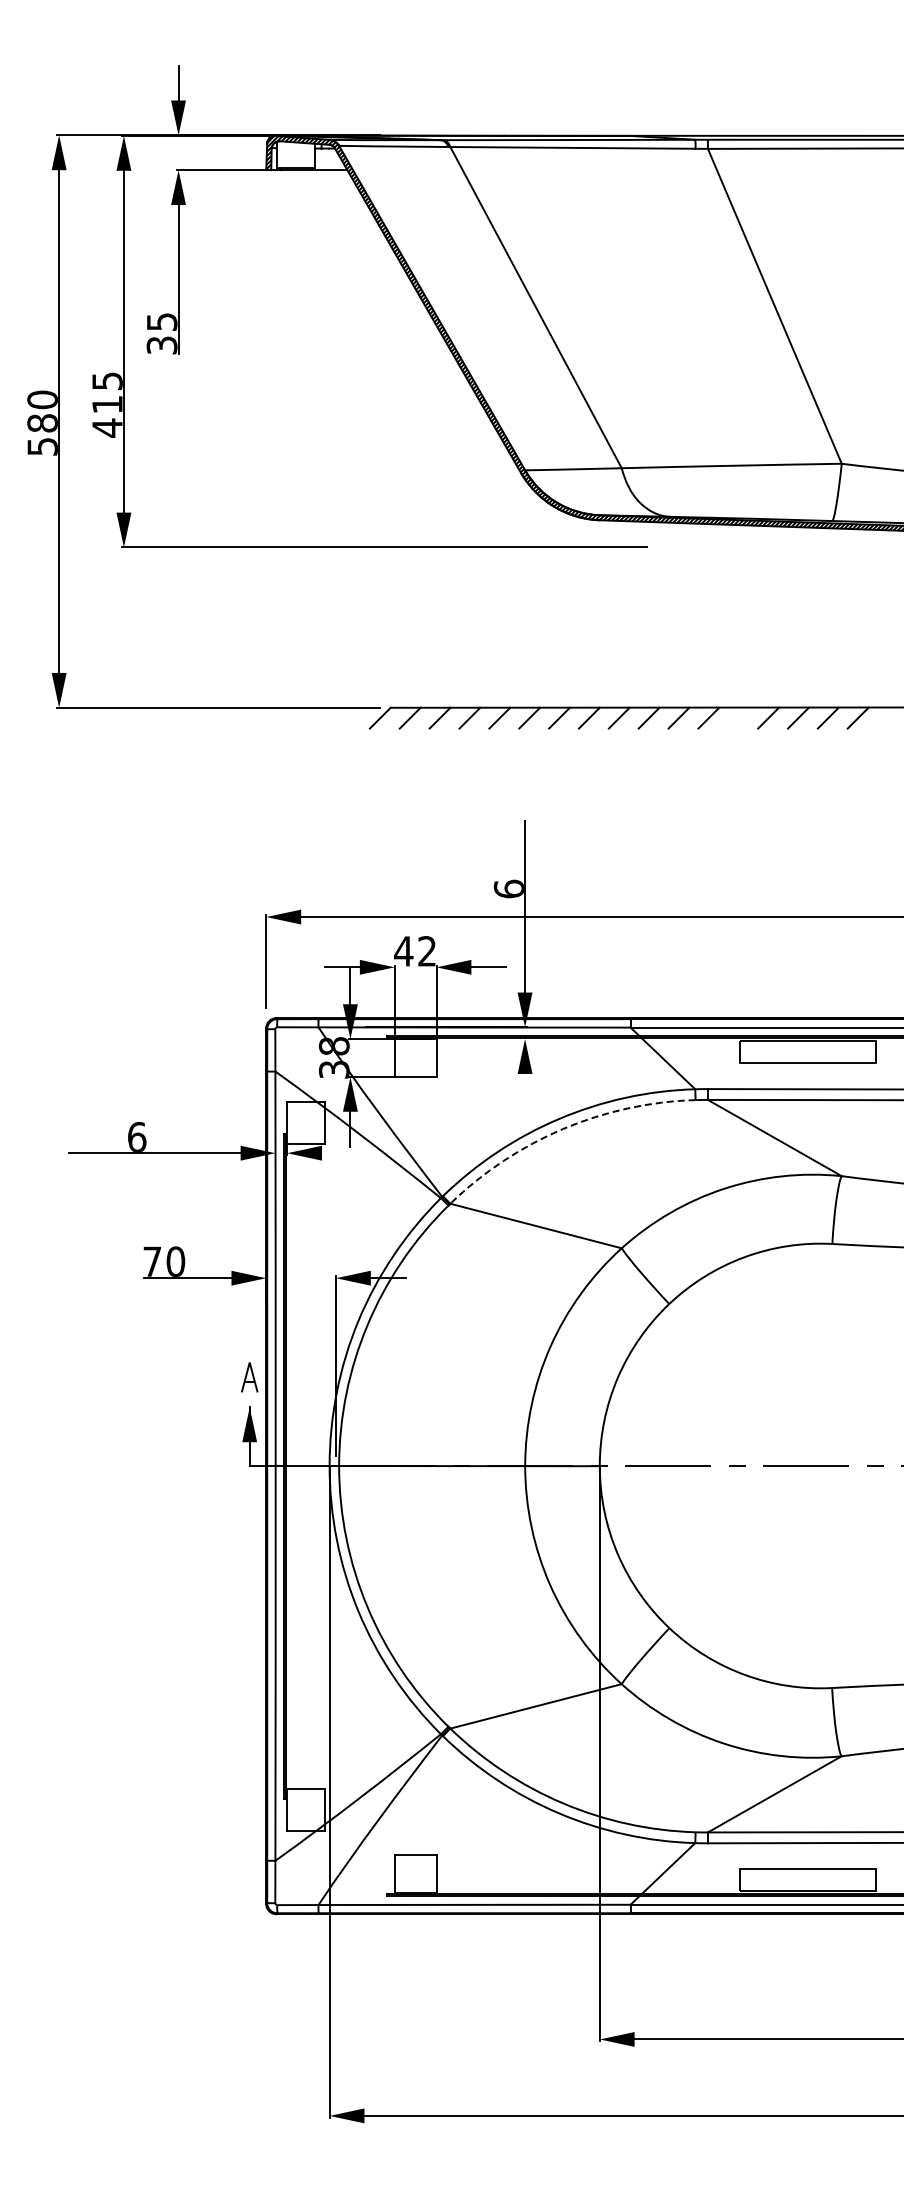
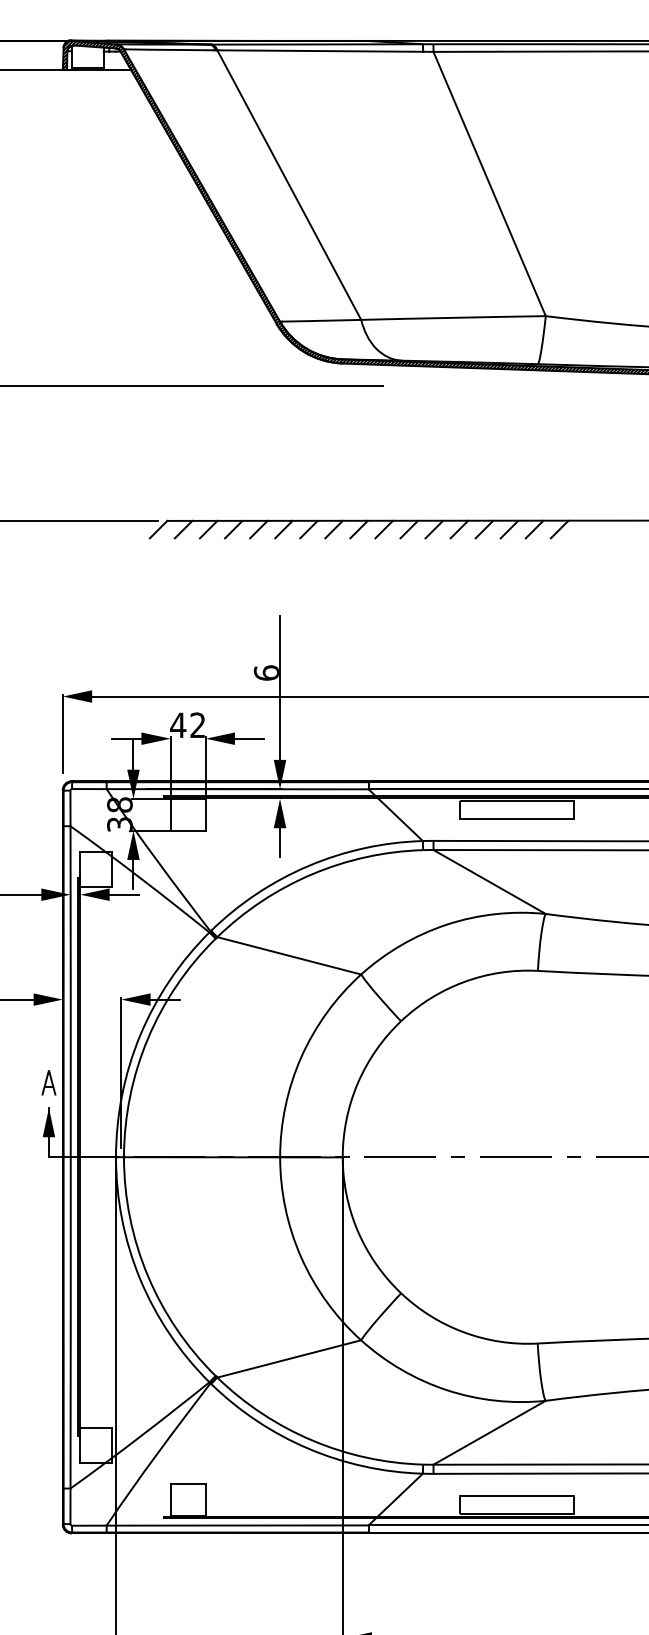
line: (738, 717) -> (459, 529), added
line: (525, 1090) -> (280, 842), added
arc: (563, 1128) -> (312, 873), dashed -> solid
line: (339, 1153) -> (124, 894), added

